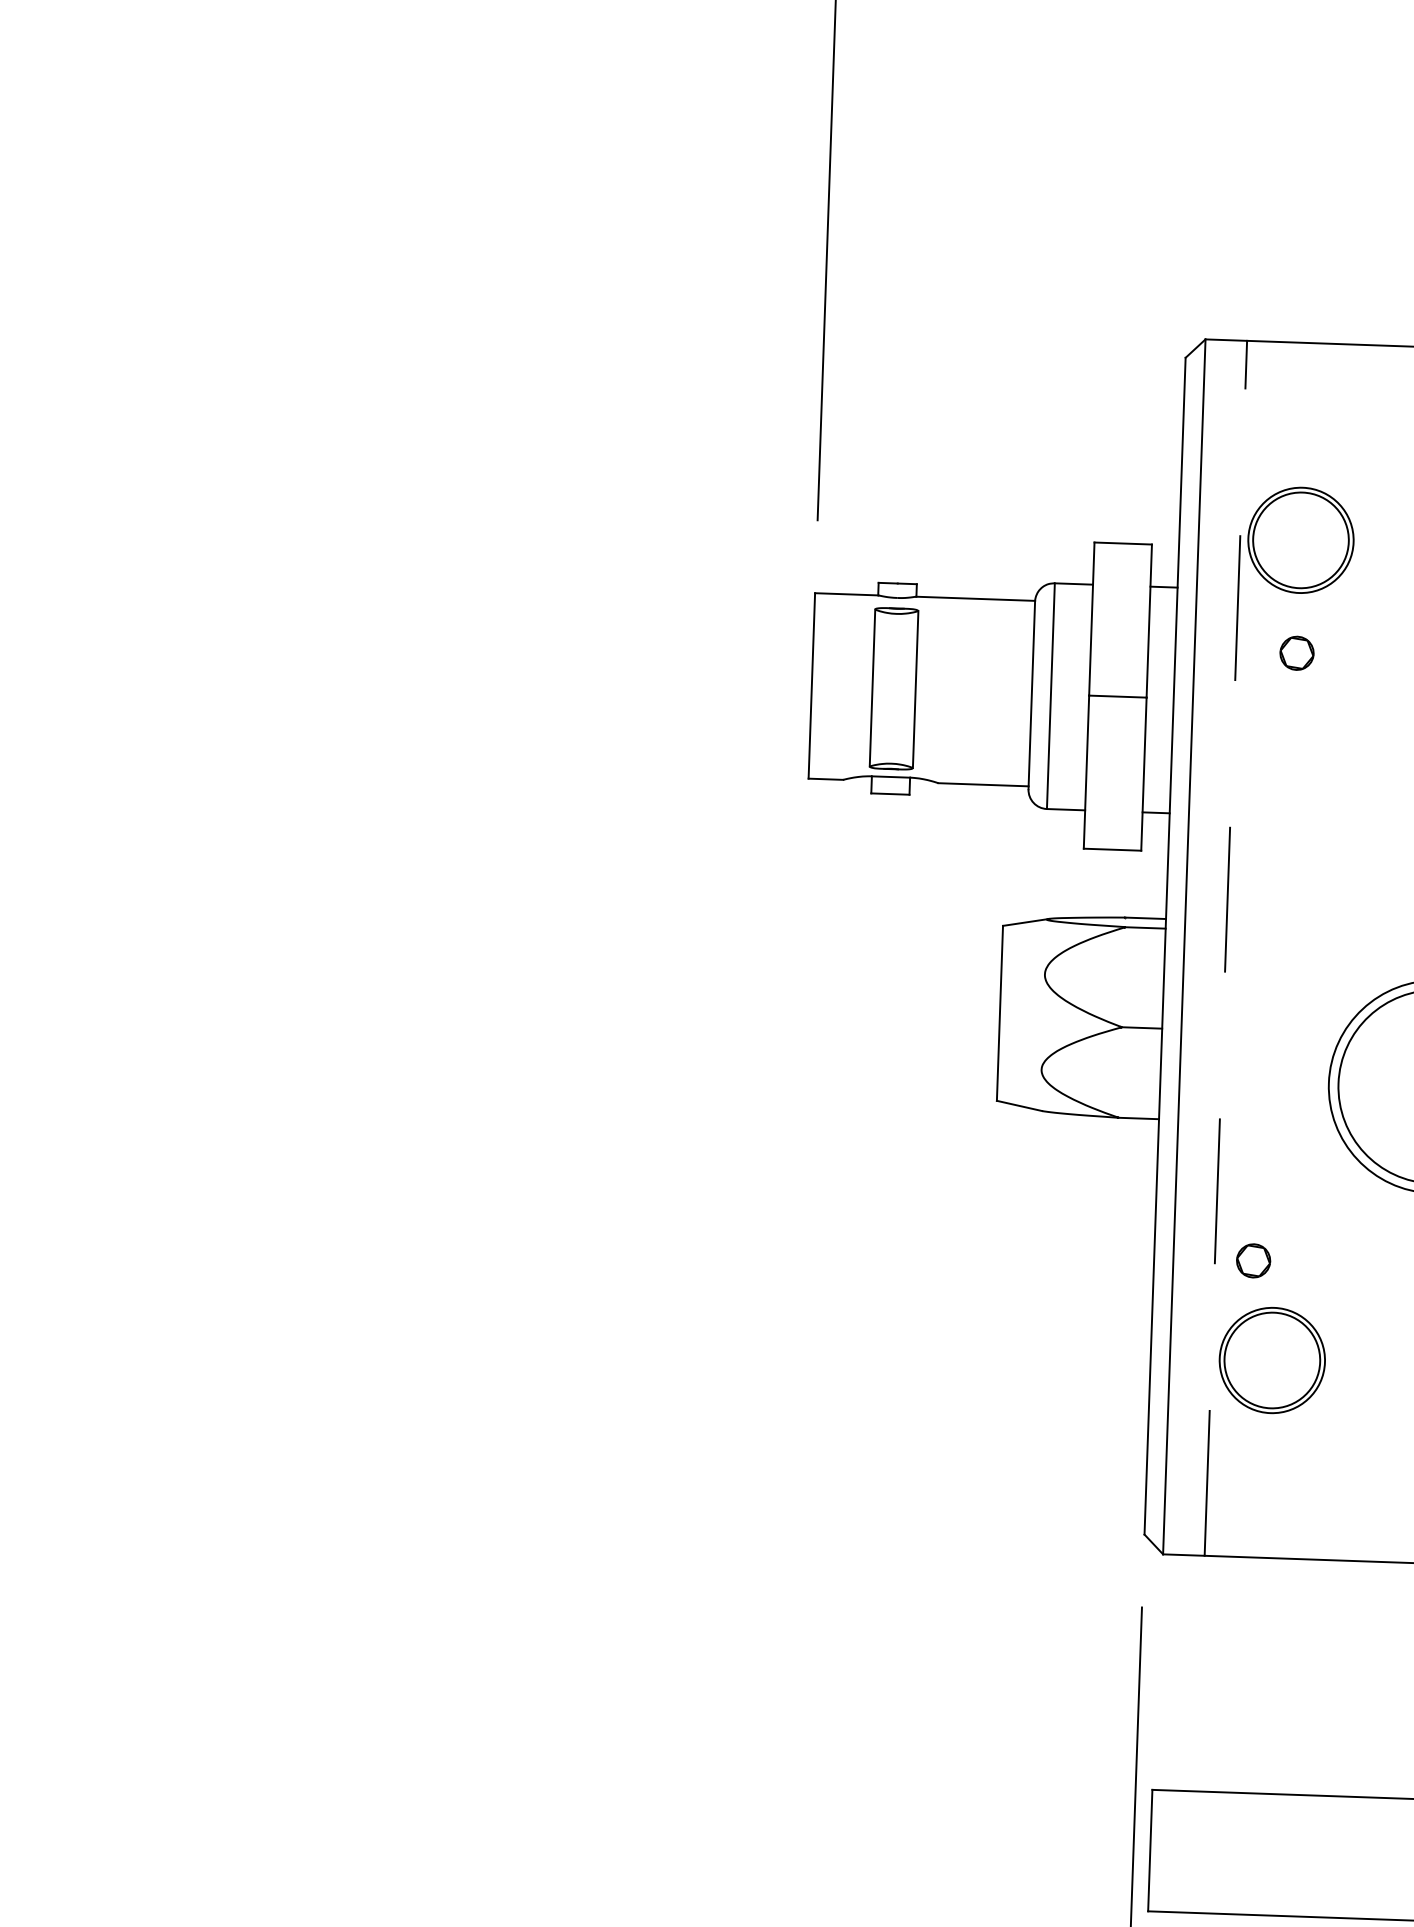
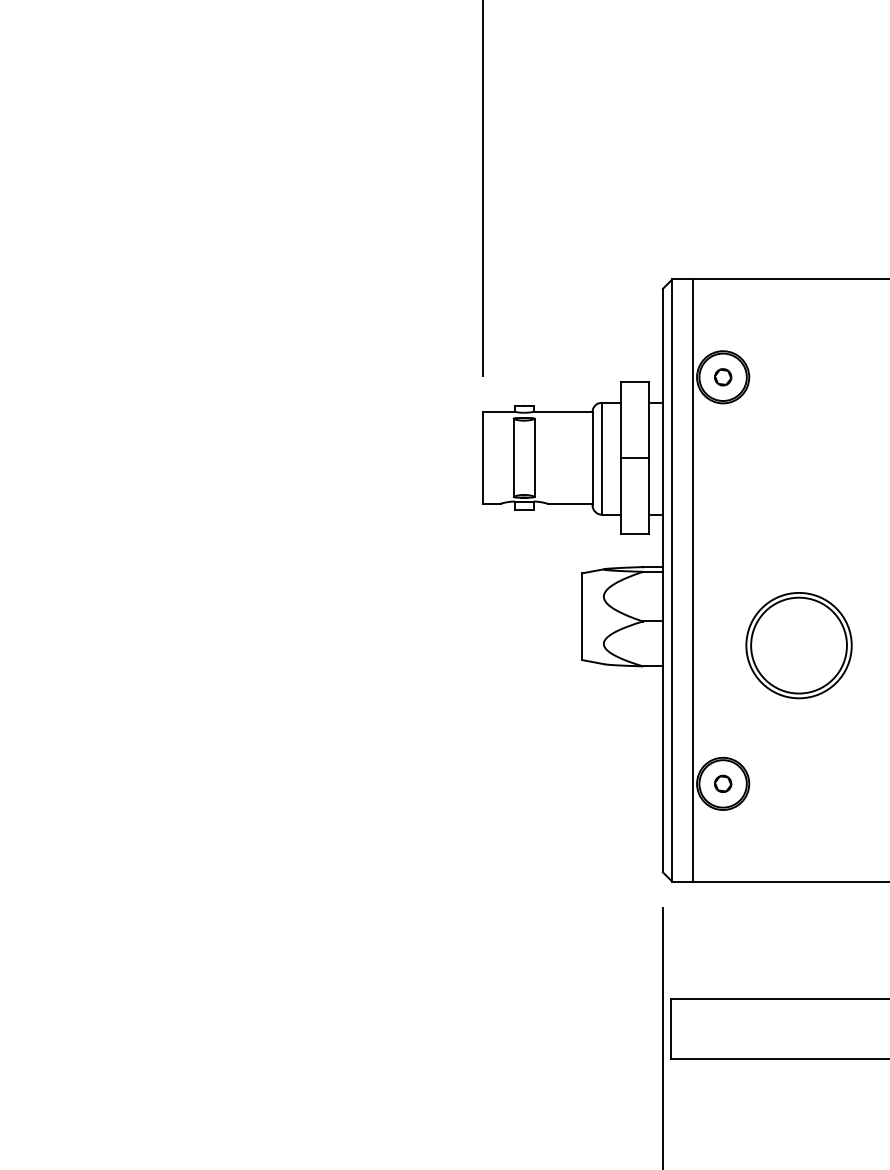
part: (1297, 653) -> (723, 377), moved
line: (1226, 948) -> (693, 580), dashed -> solid
part: (1254, 1260) -> (723, 783), moved

